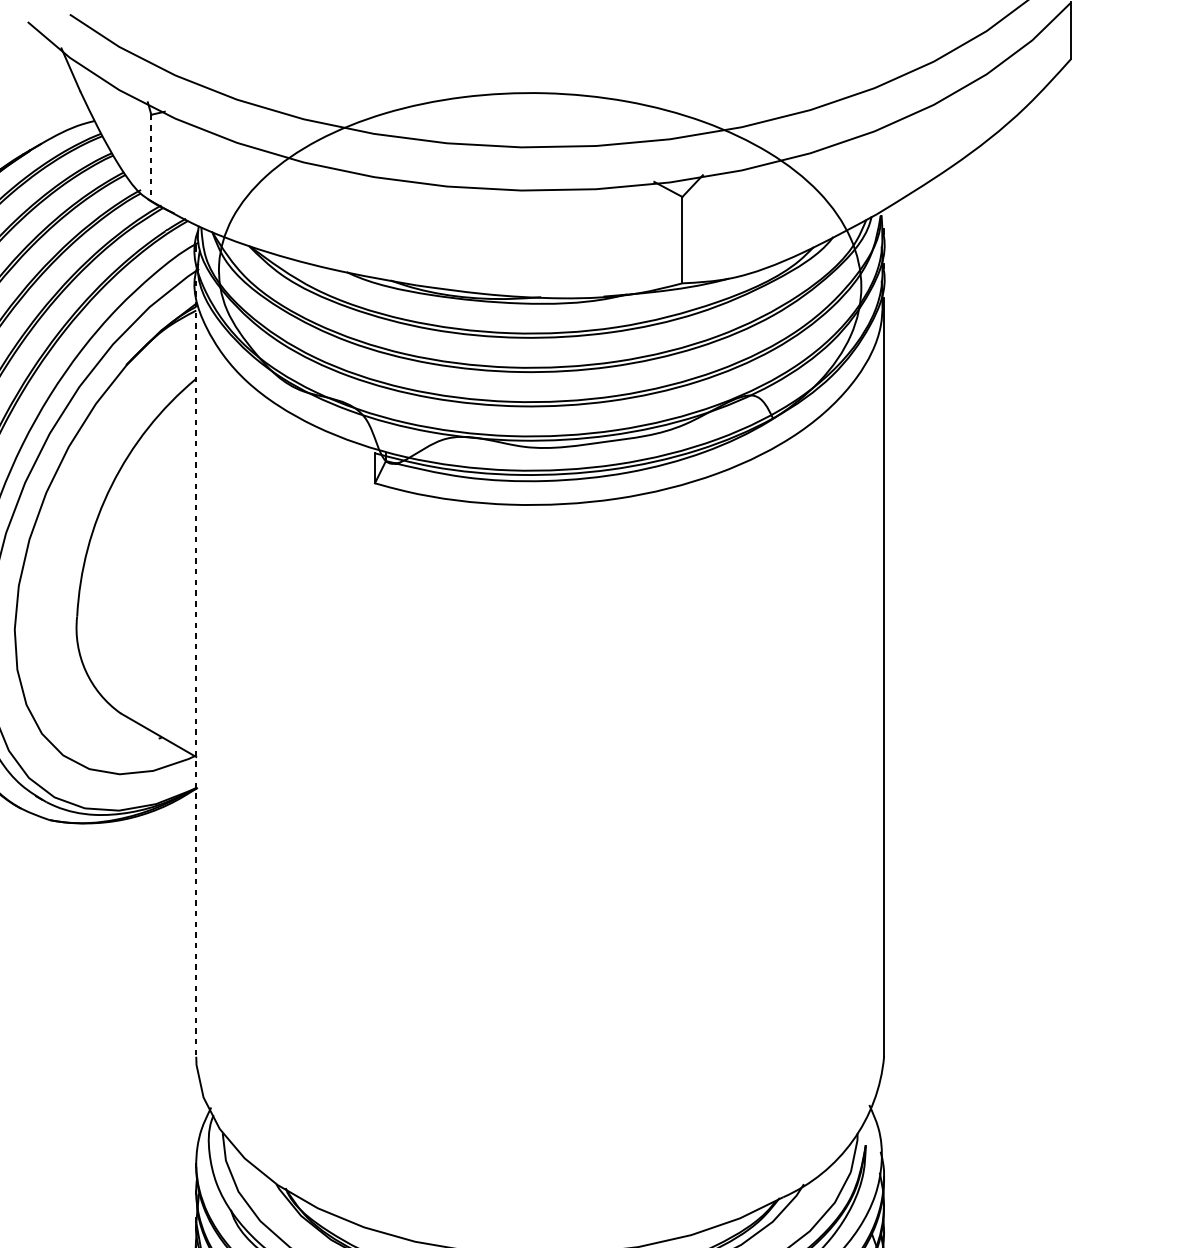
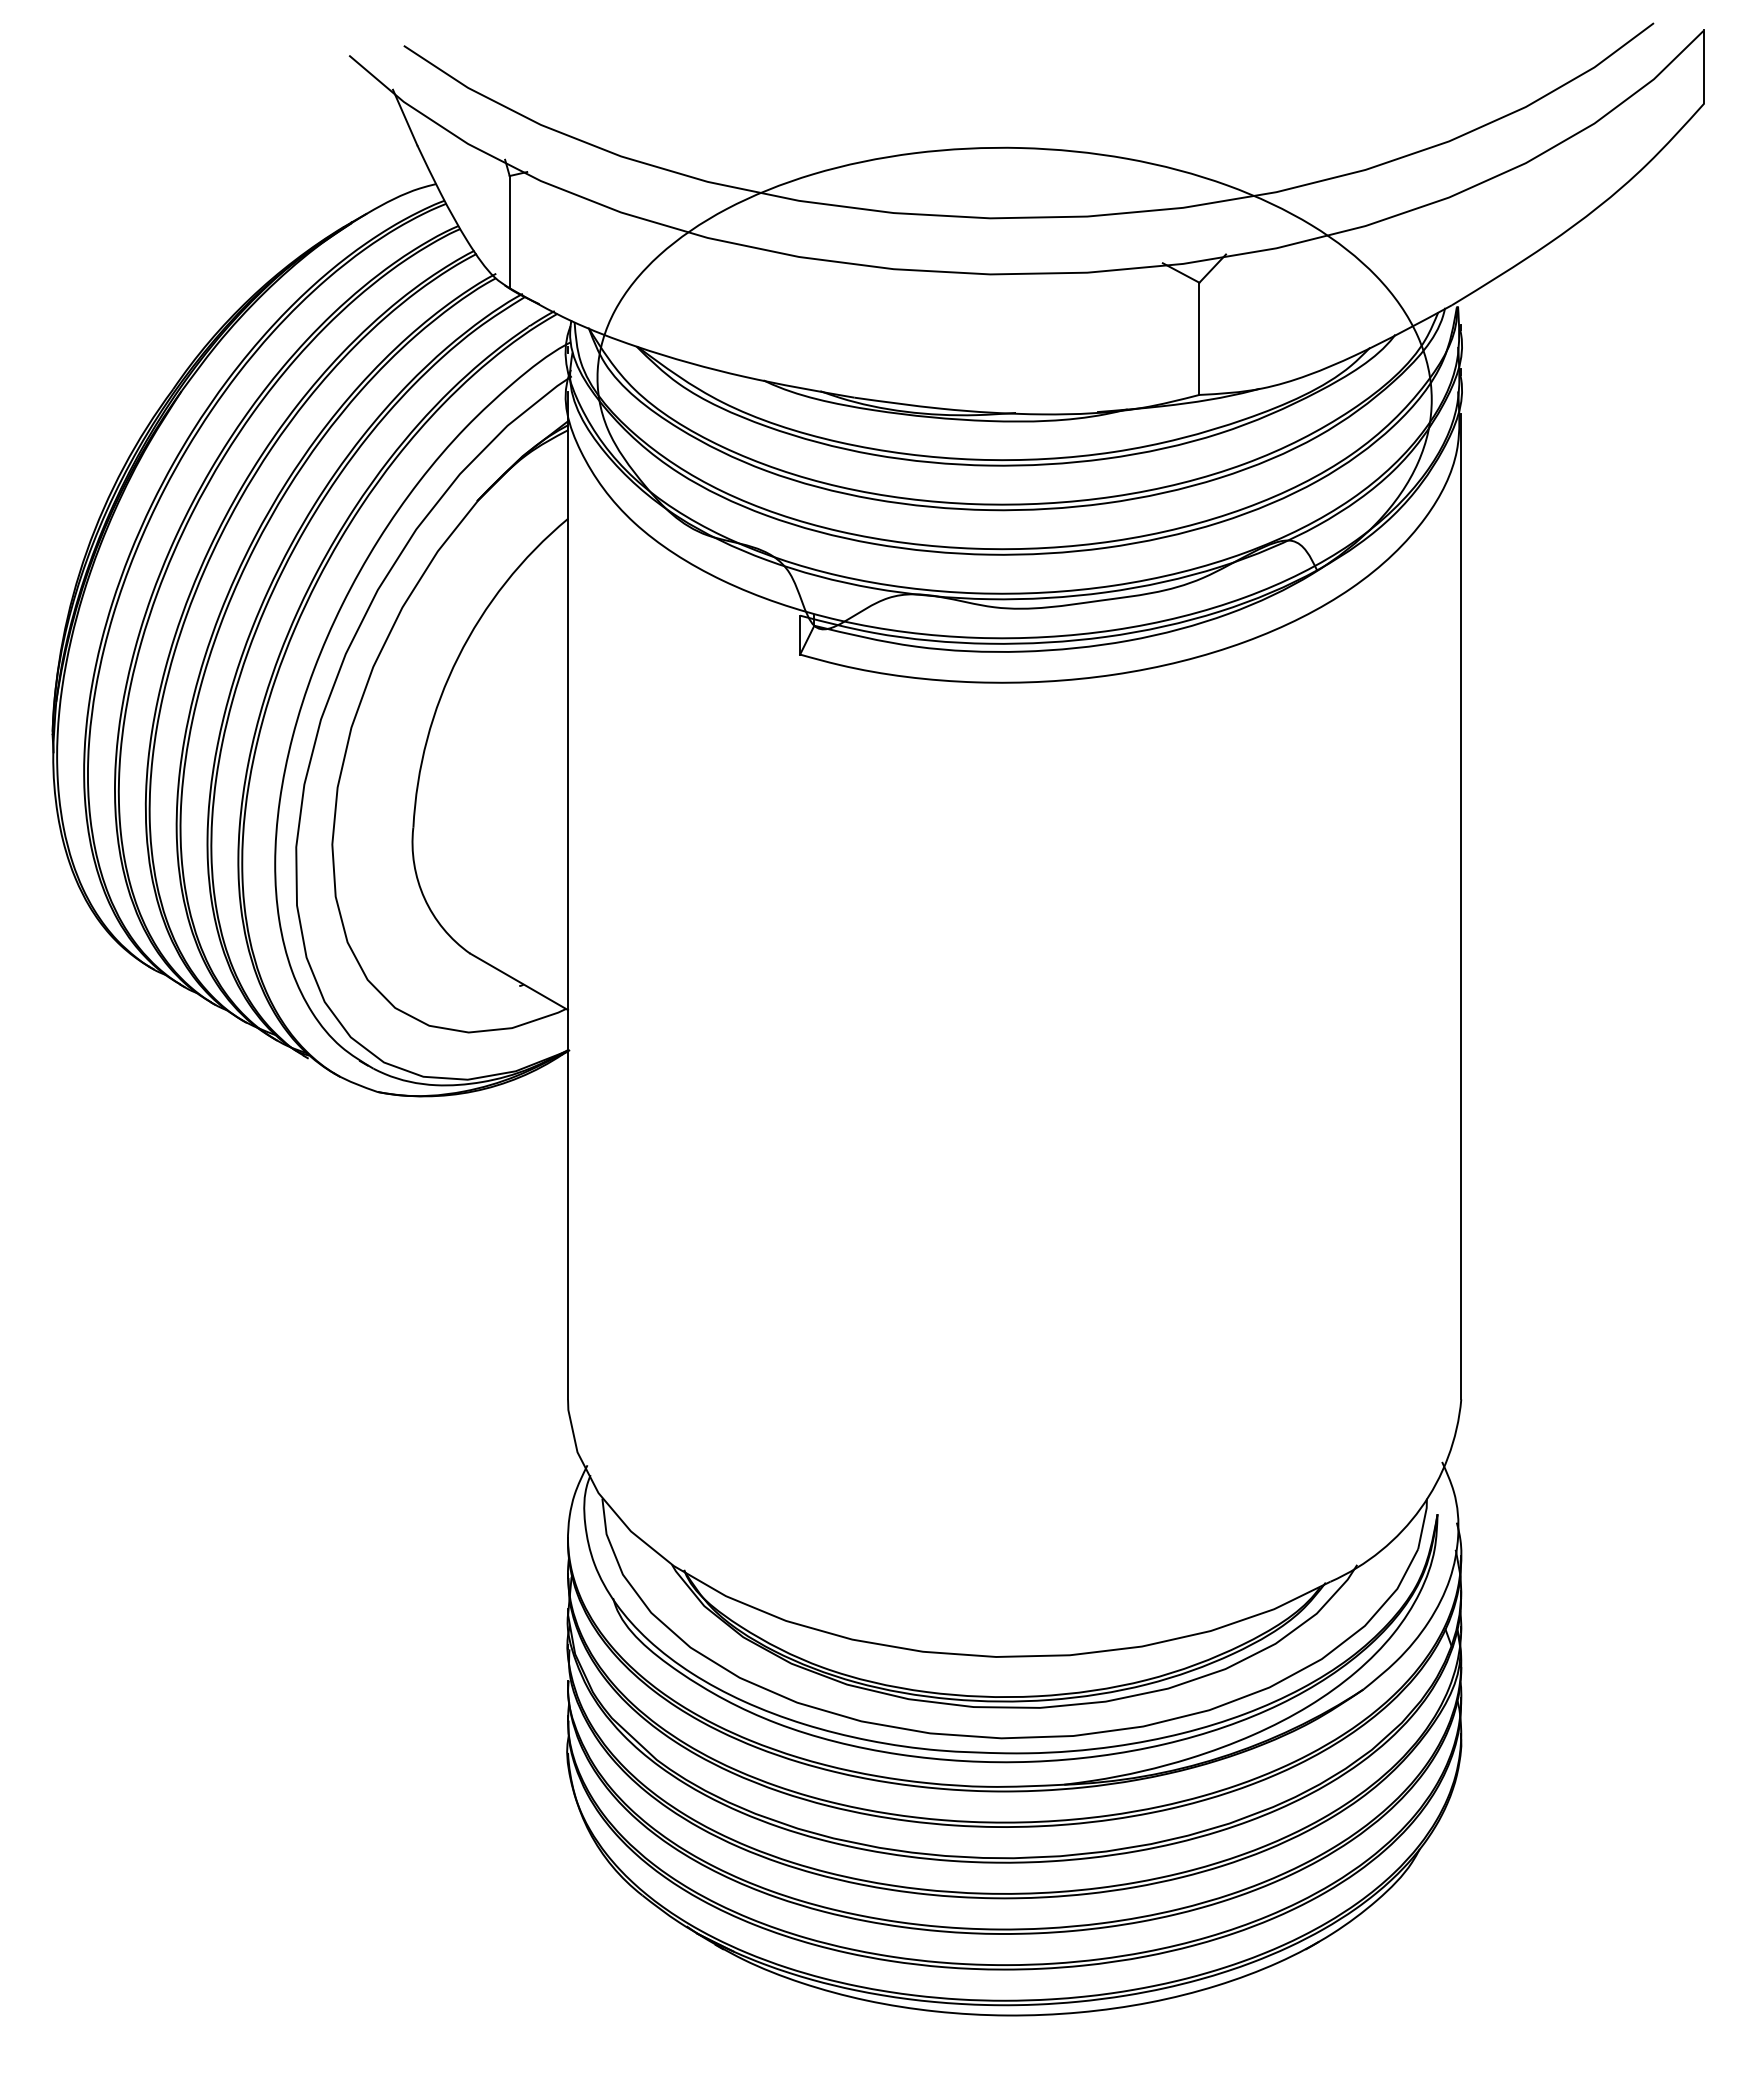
line: (151, 158) -> (509, 232), dashed -> solid
line: (196, 668) -> (568, 895), dashed -> solid

